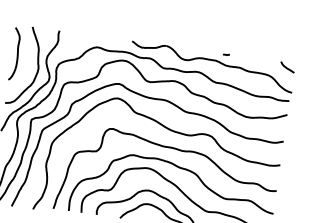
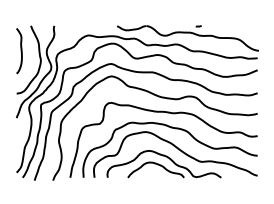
curve: (286, 66) -> (251, 29), removed

